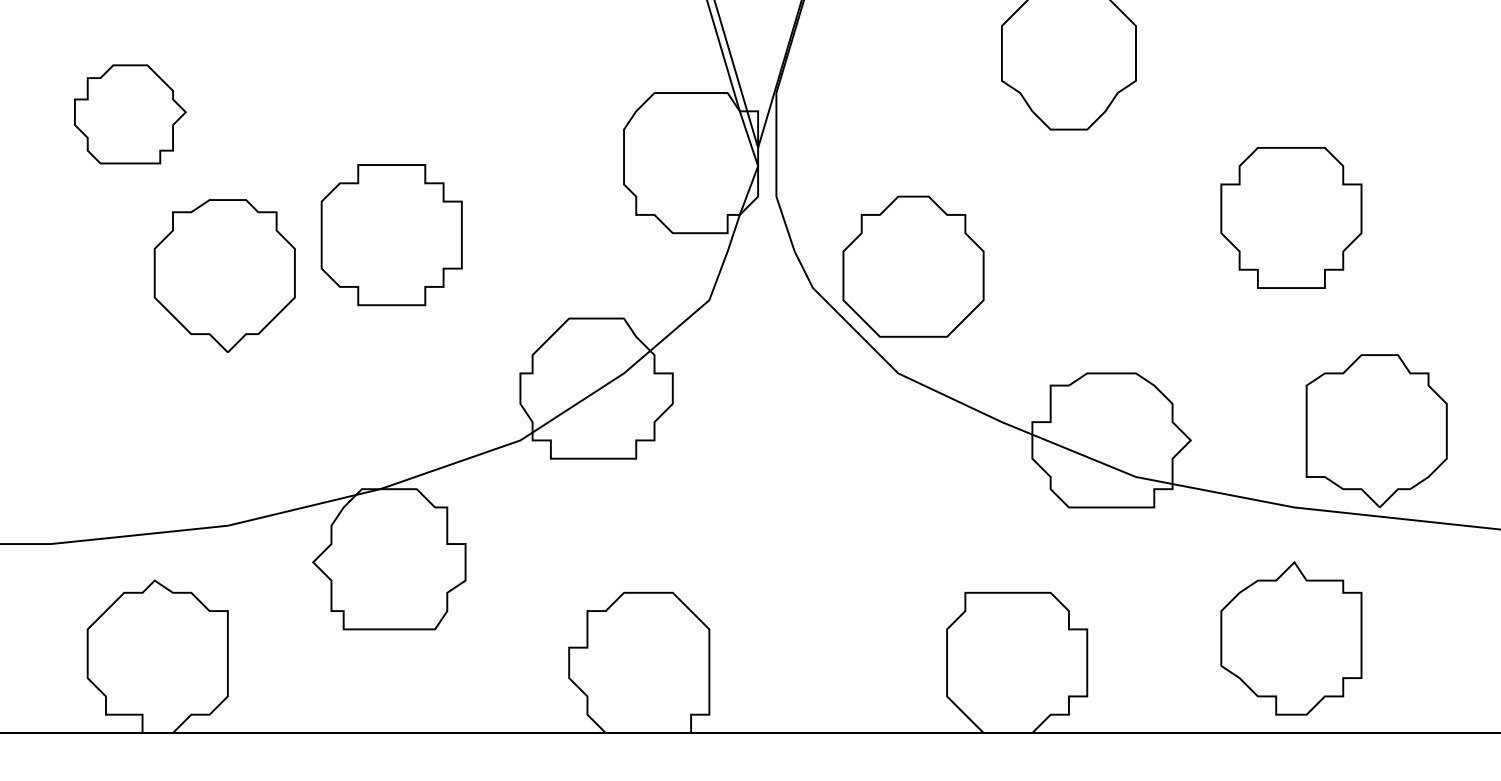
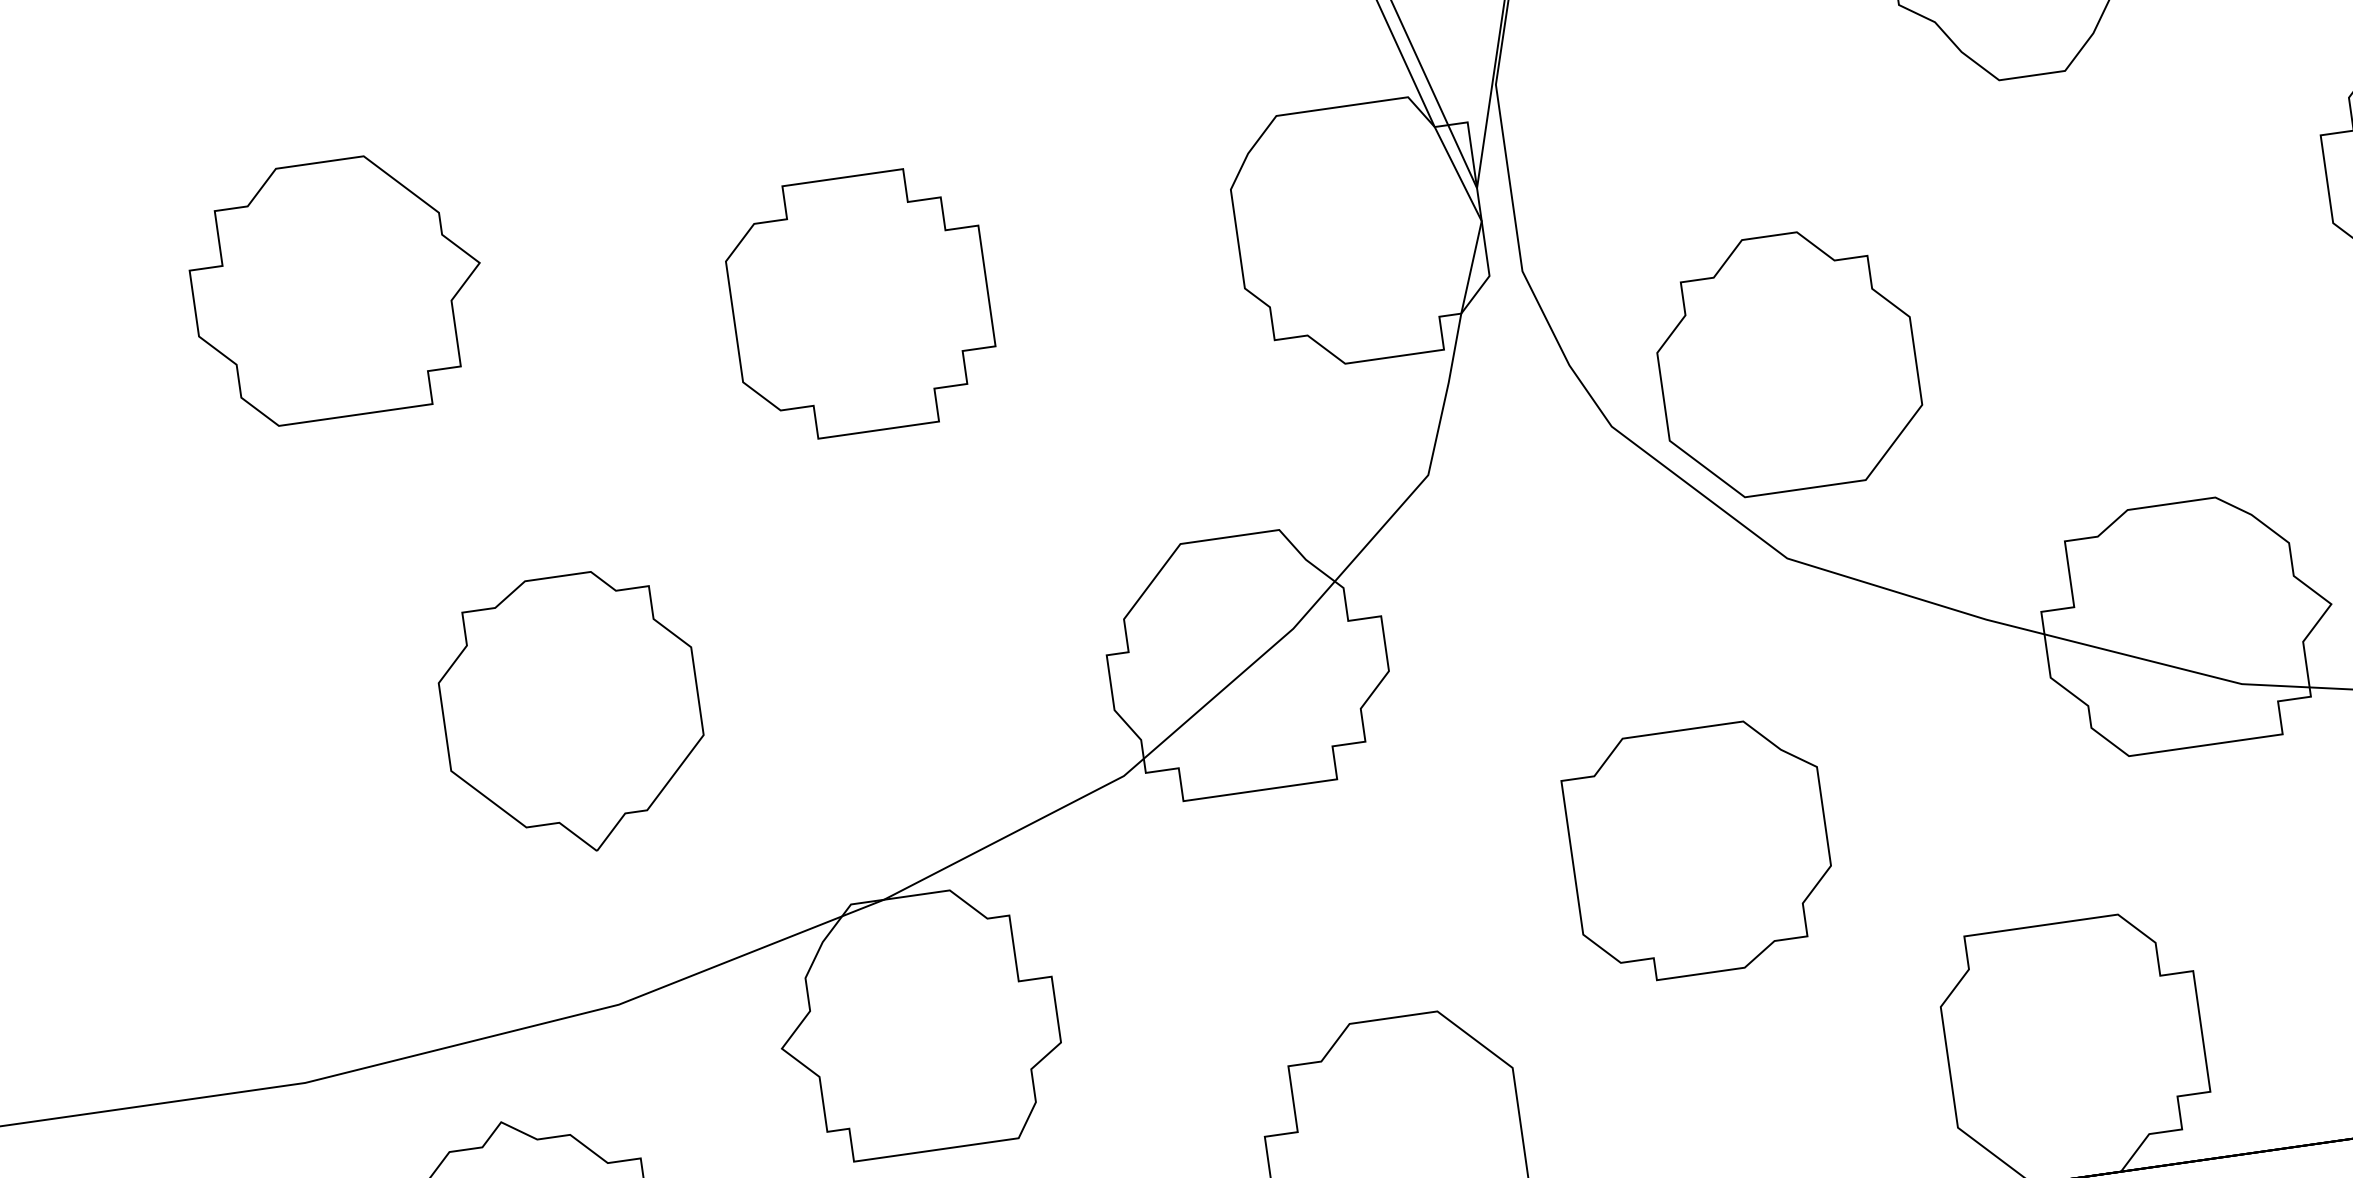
part: (130, 114) -> (338, 288), size x1.43
part: (391, 235) -> (860, 304), moved
part: (224, 275) -> (571, 713), moved
part: (828, 525) -> (1700, 850), added

